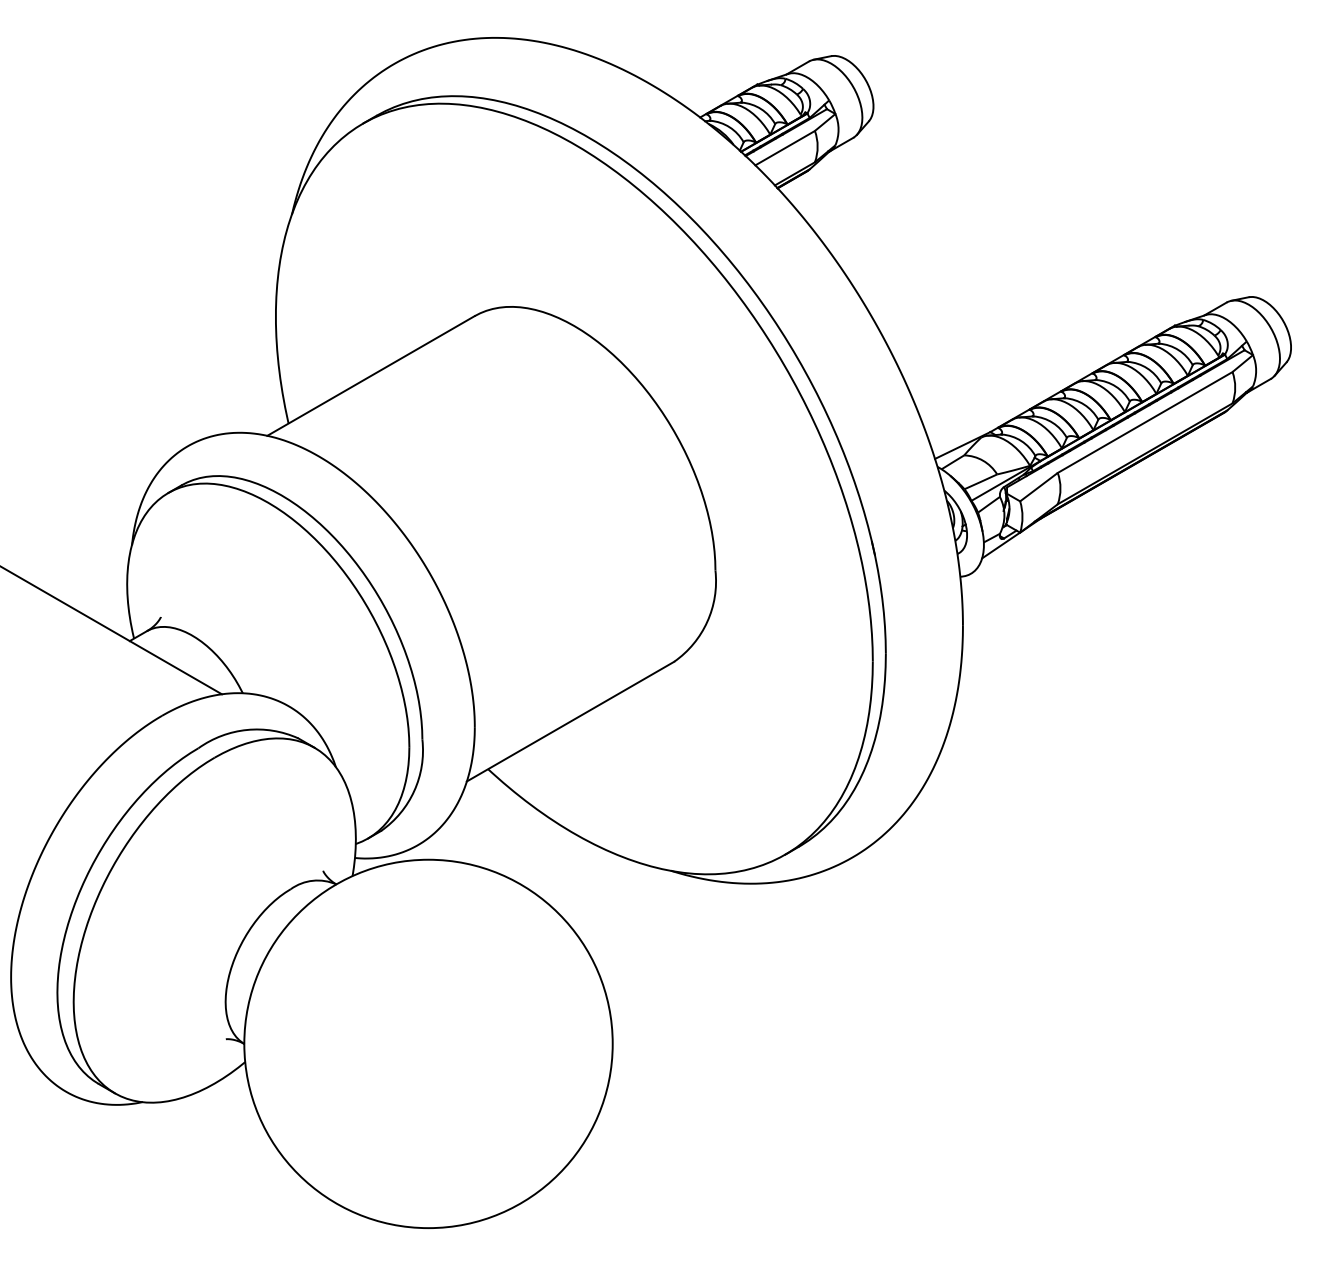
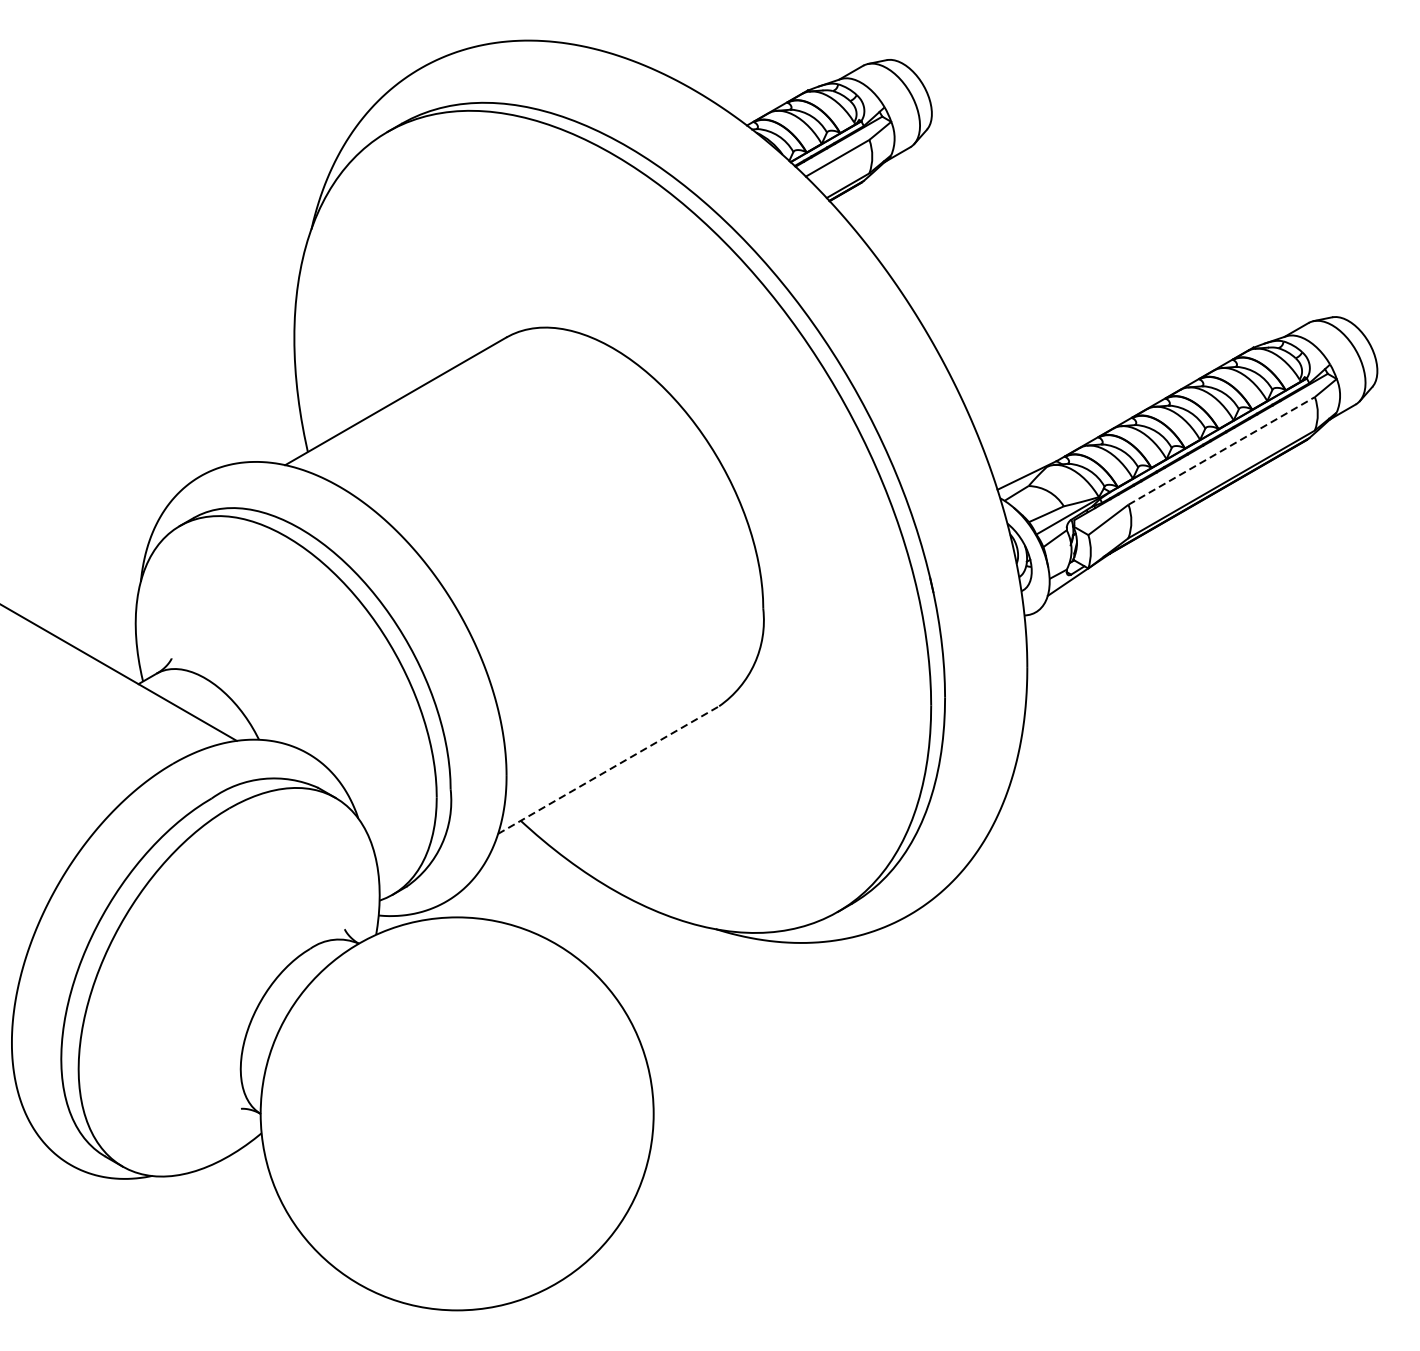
line: (1145, 422) -> (1222, 450), solid -> dashed
line: (570, 721) -> (608, 769), solid -> dashed

